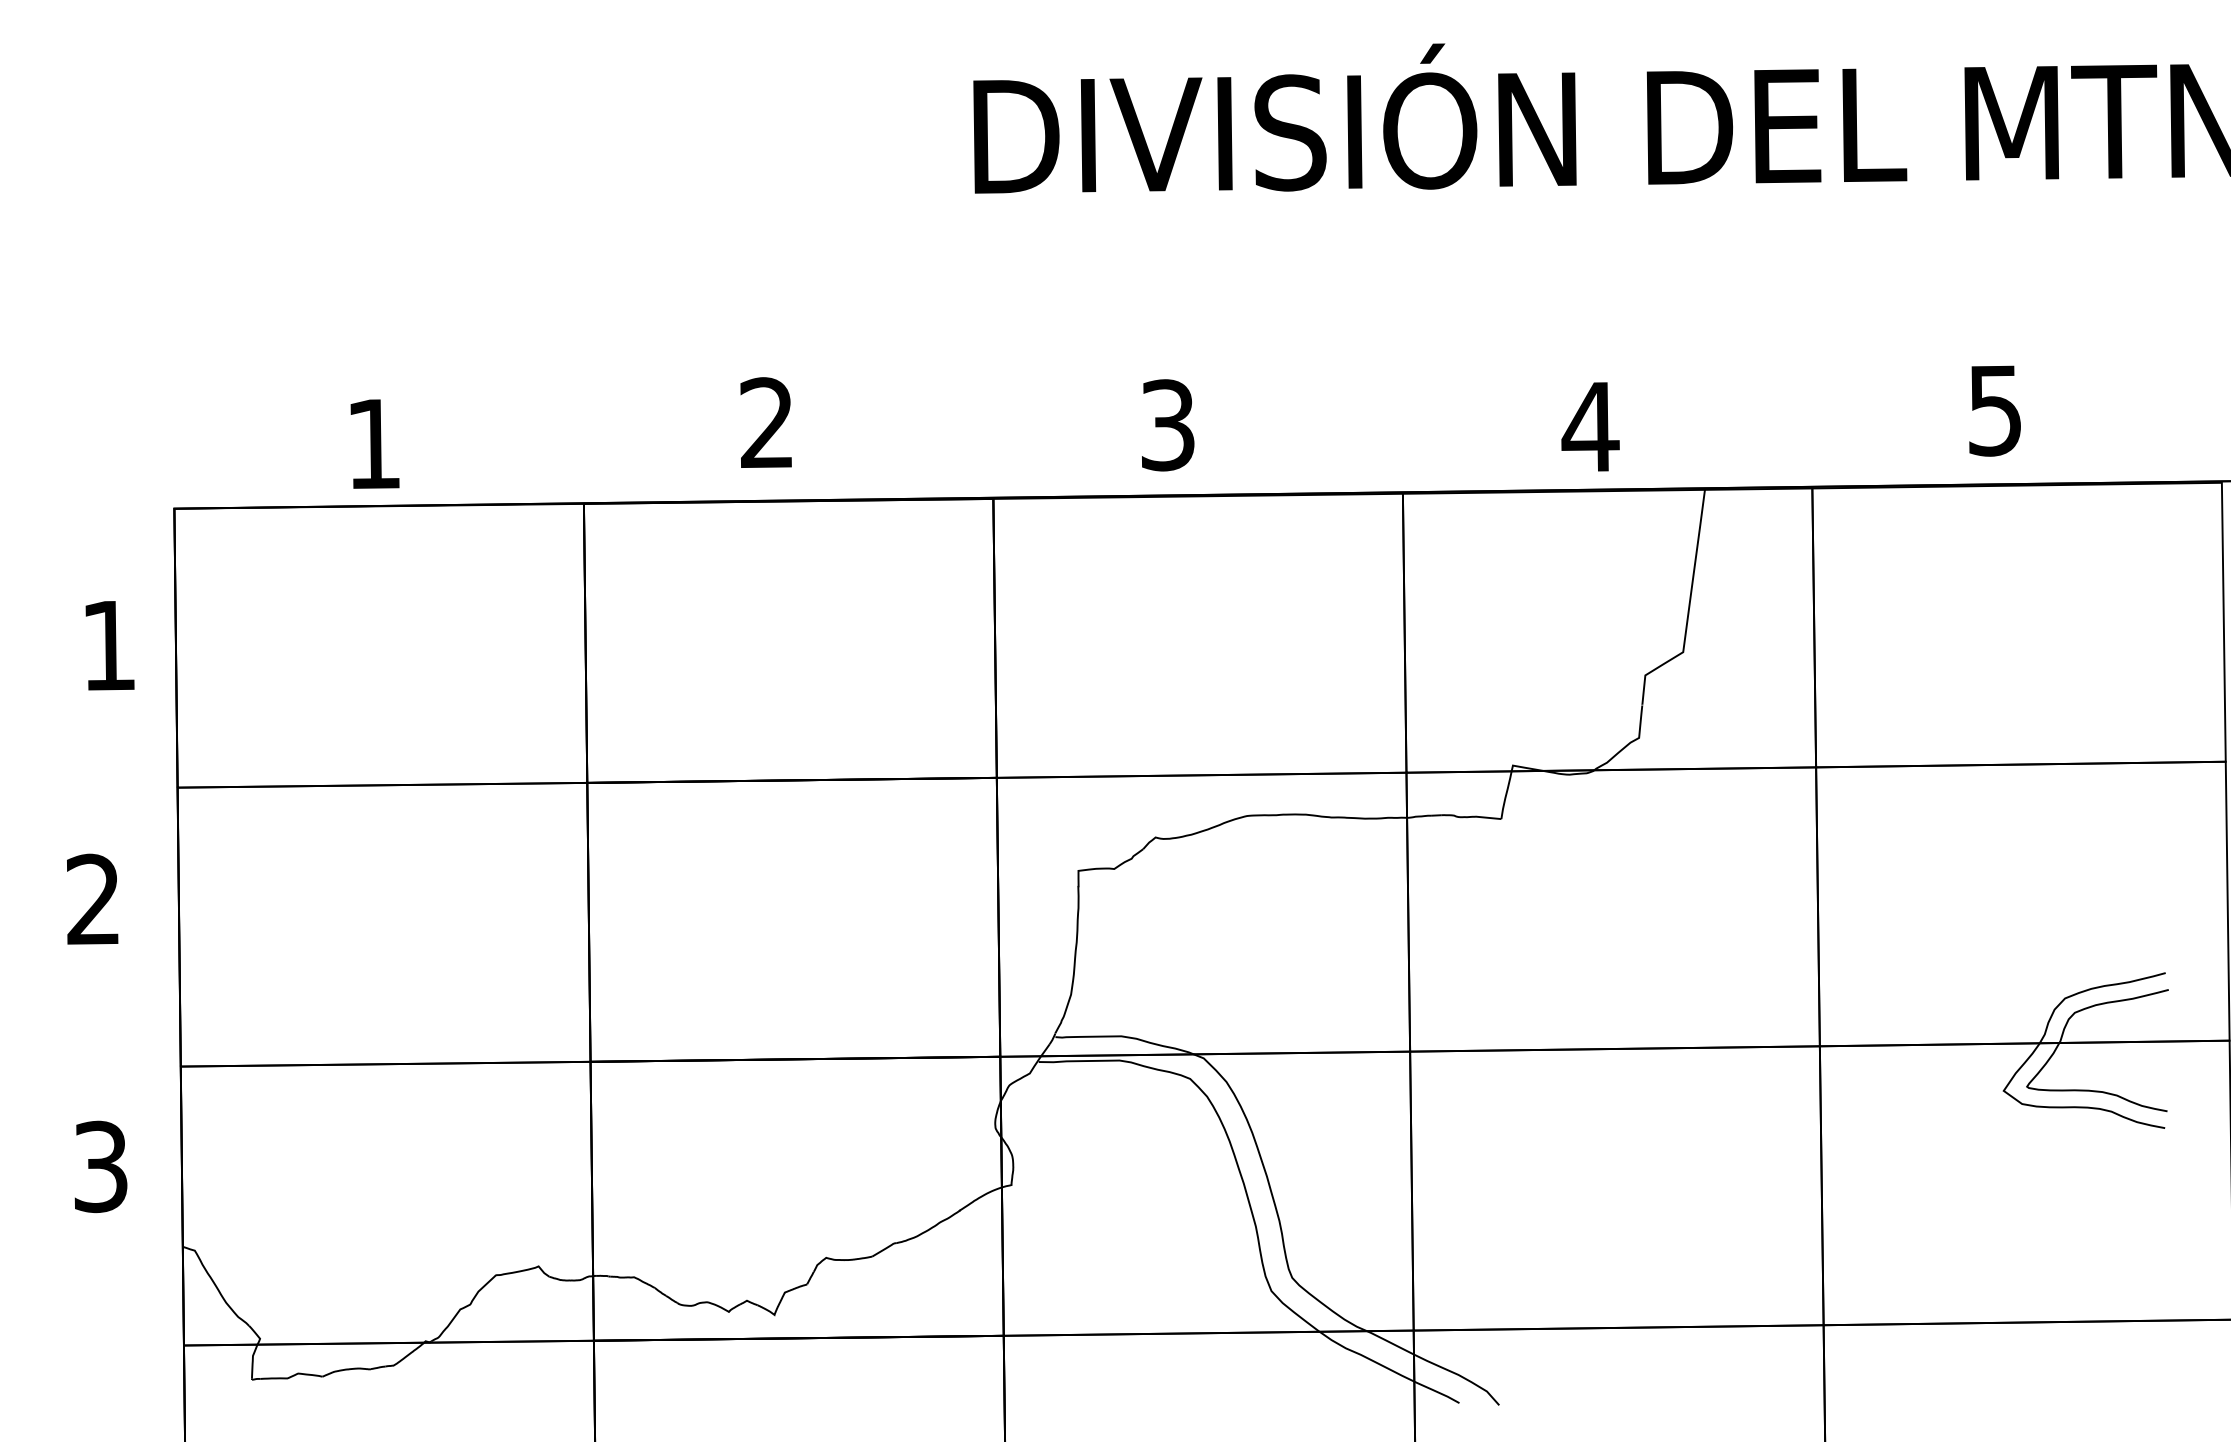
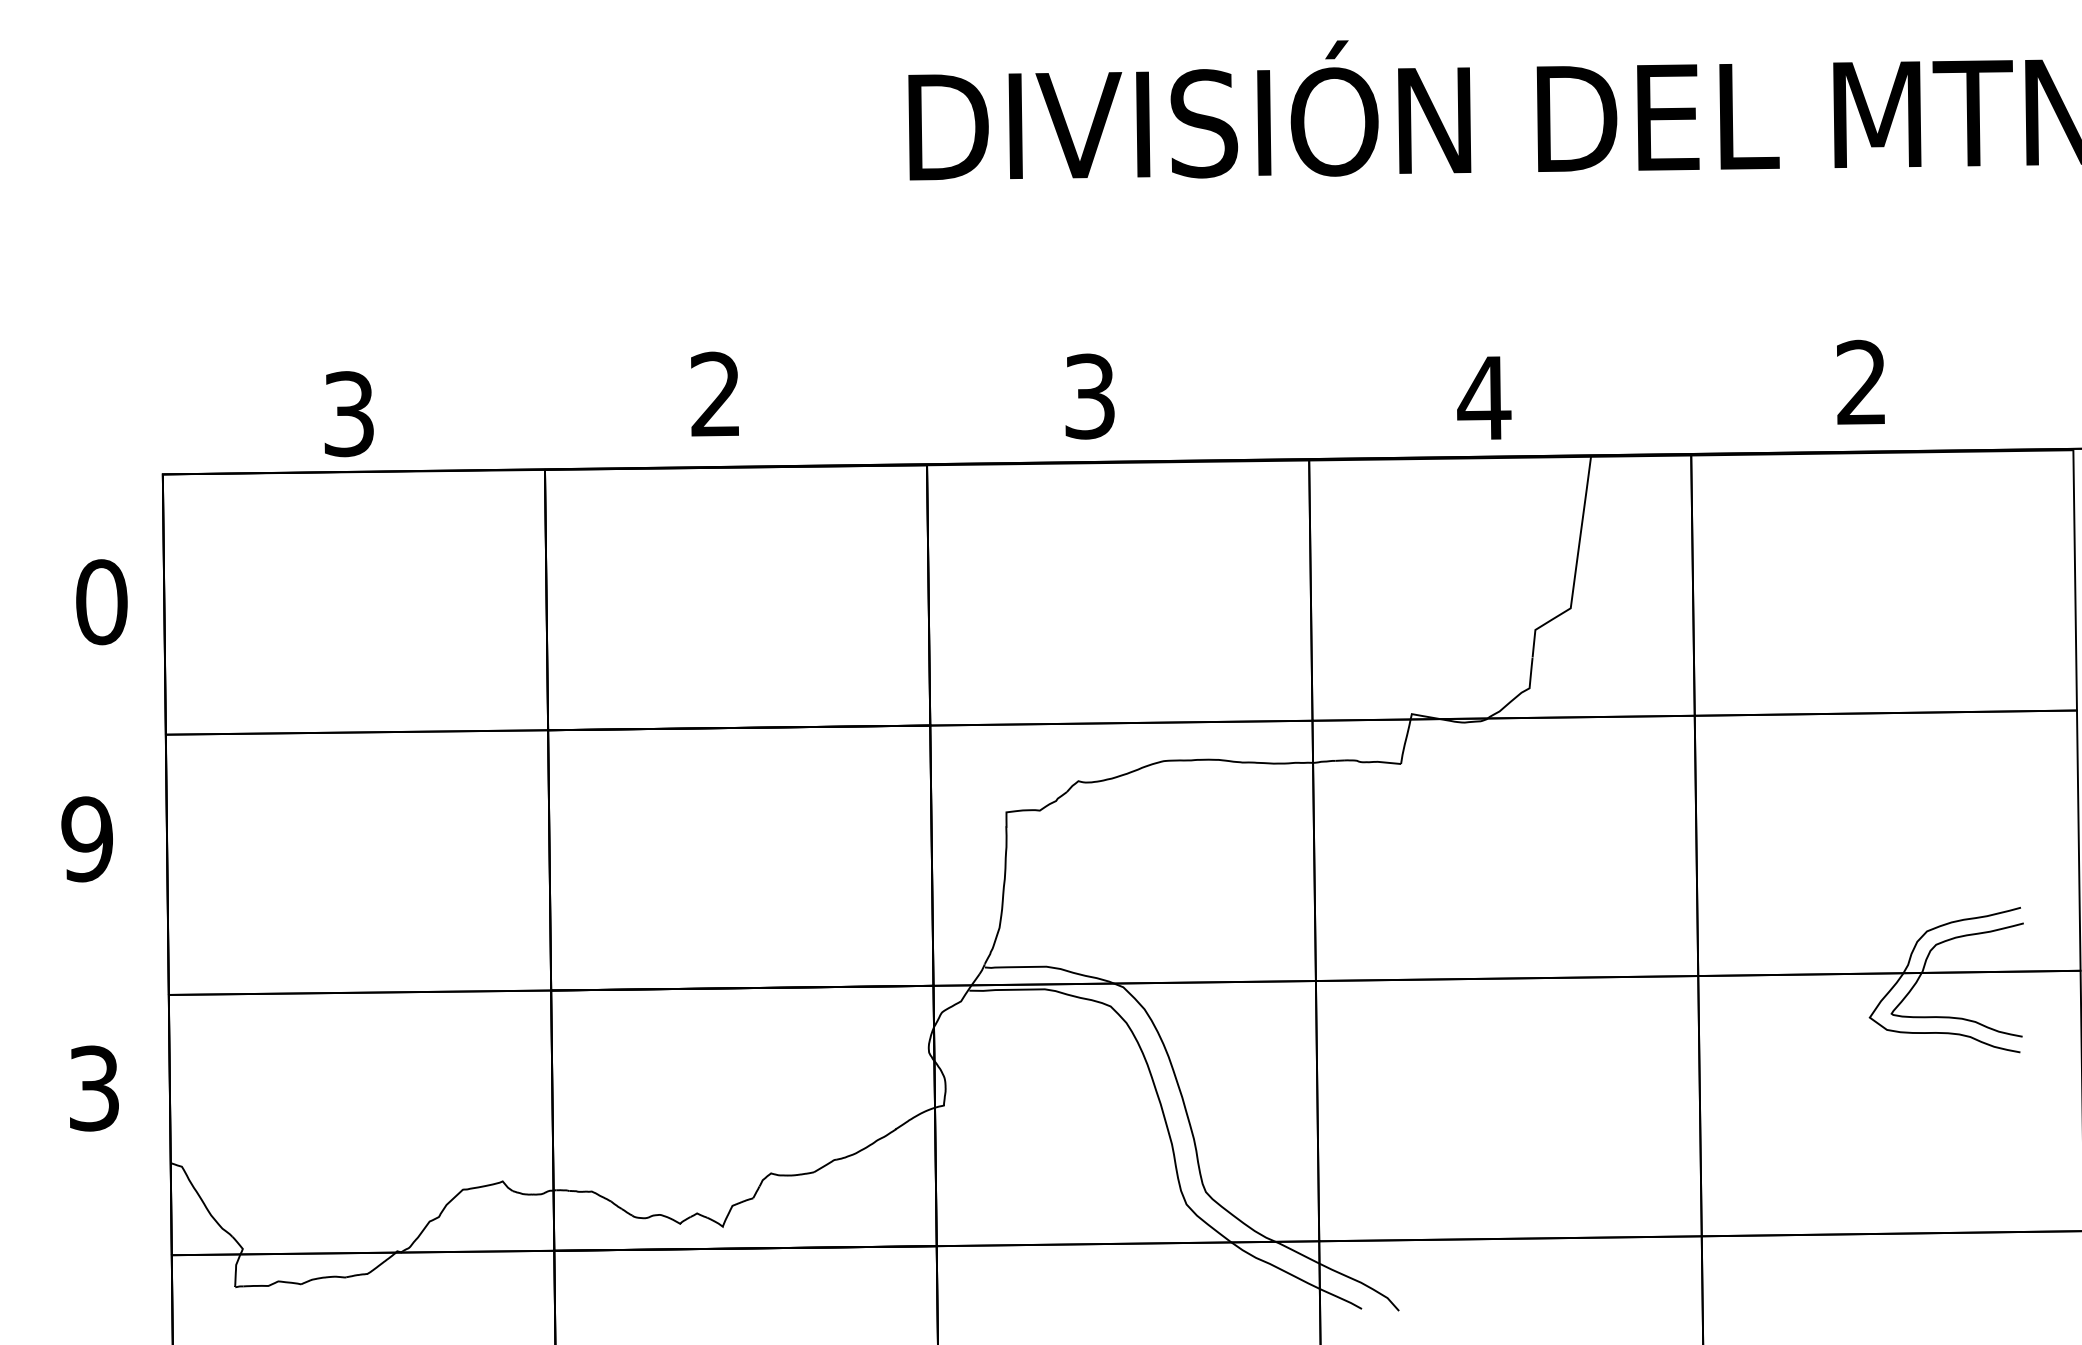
text: (1994, 410) -> (1861, 382), 5 -> 2
text: (374, 444) -> (349, 414), 1 -> 3
text: (108, 645) -> (101, 602), 1 -> 0
text: (92, 899) -> (86, 839), 2 -> 9

